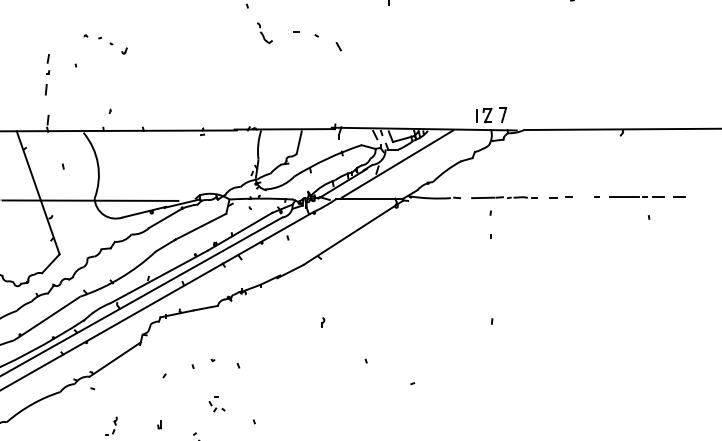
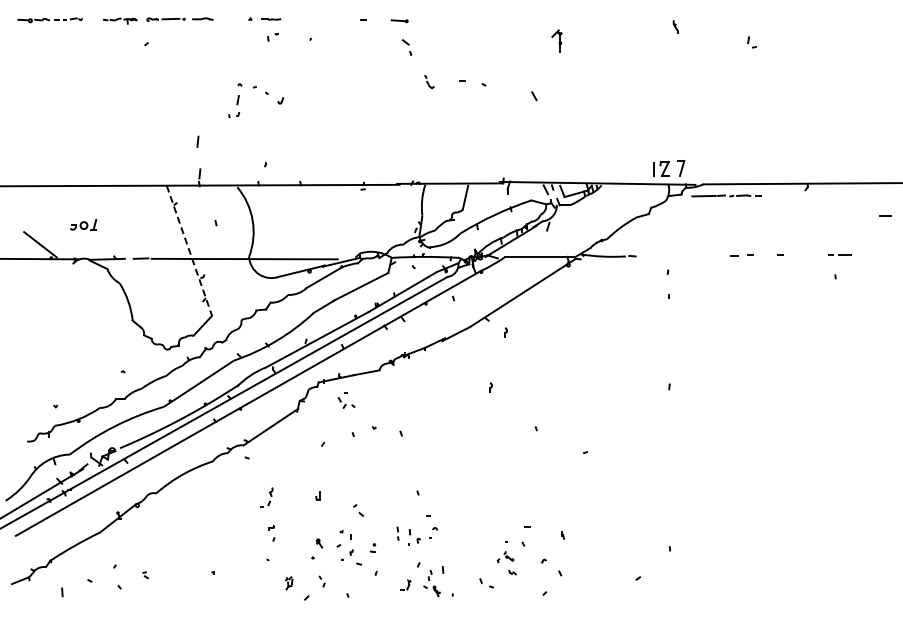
part: (265, 32) -> (429, 81), size x0.6
line: (338, 46) -> (534, 96), moved
part: (48, 63) -> (238, 105), moved
line: (397, 163) -> (569, 219), removed
line: (38, 192) -> (189, 250), solid -> dashed
line: (679, 196) -> (885, 215), moved
part: (504, 197) -> (726, 195), moved
line: (624, 197) -> (809, 255), removed
part: (337, 270) -> (505, 332), added
part: (216, 404) -> (346, 400), moved

